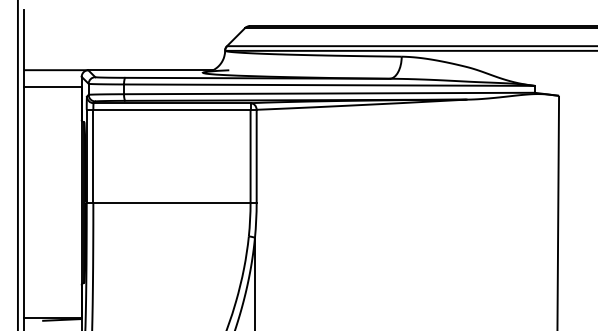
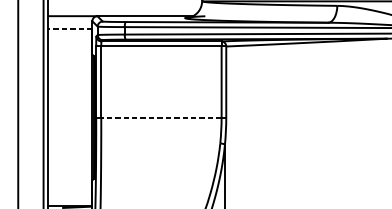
line: (52, 86) -> (70, 28), solid -> dashed
line: (171, 202) -> (161, 117), solid -> dashed

